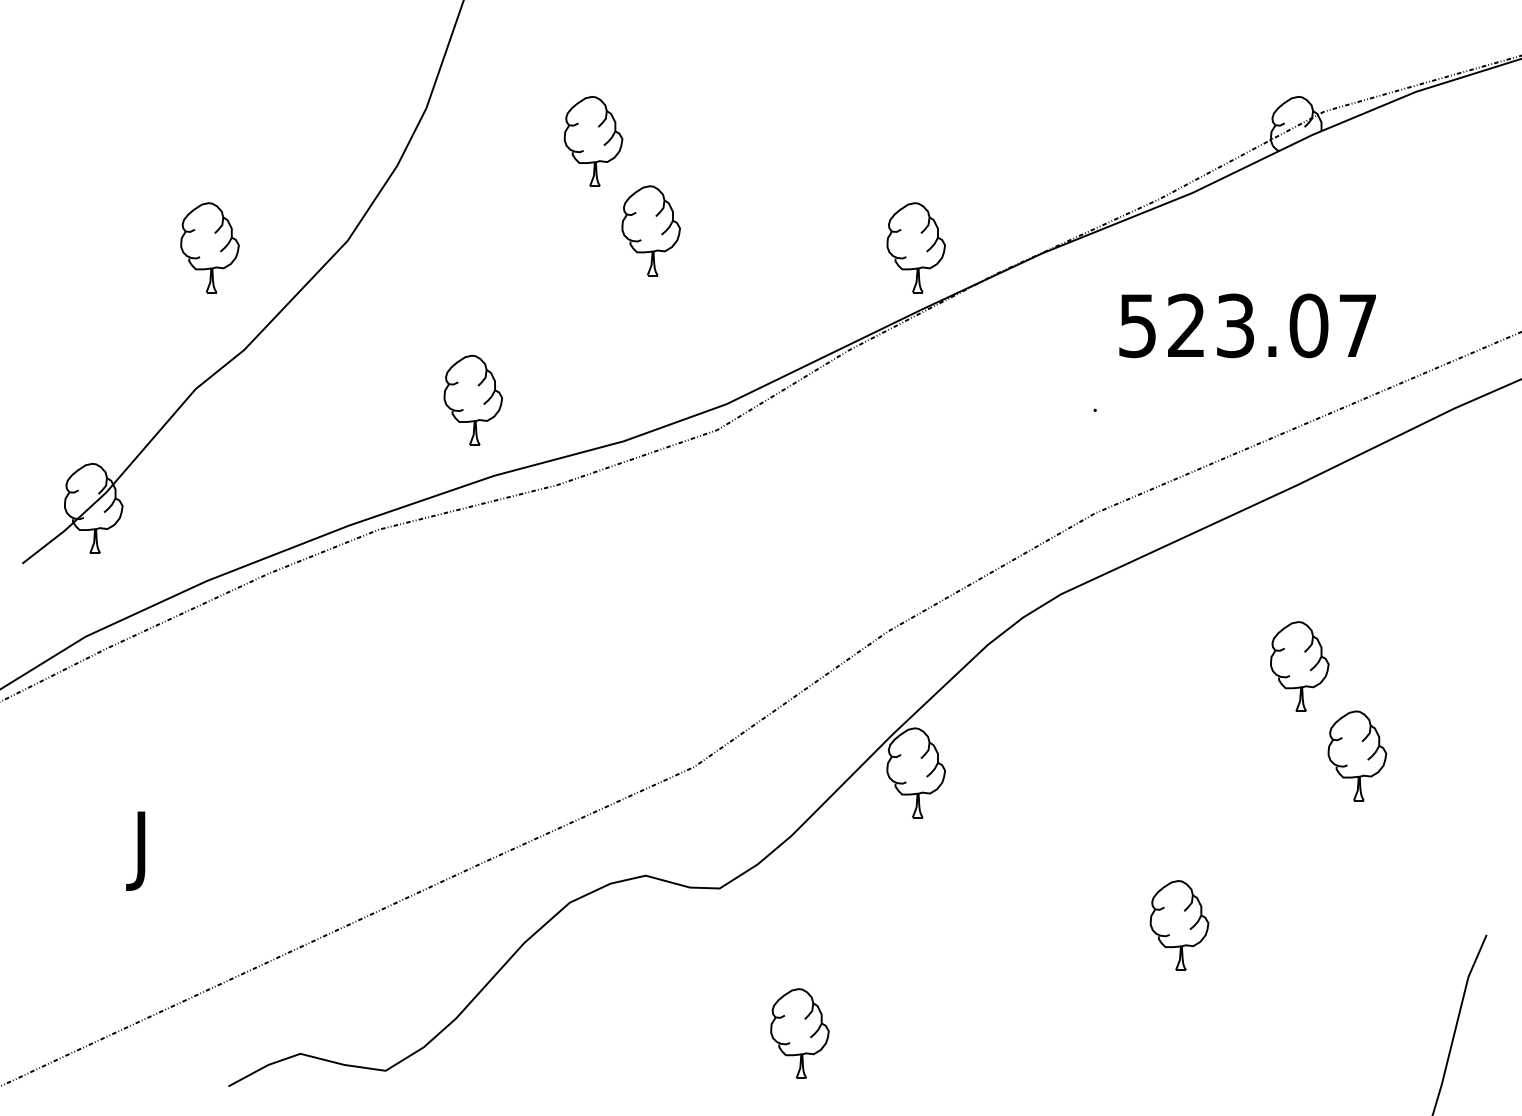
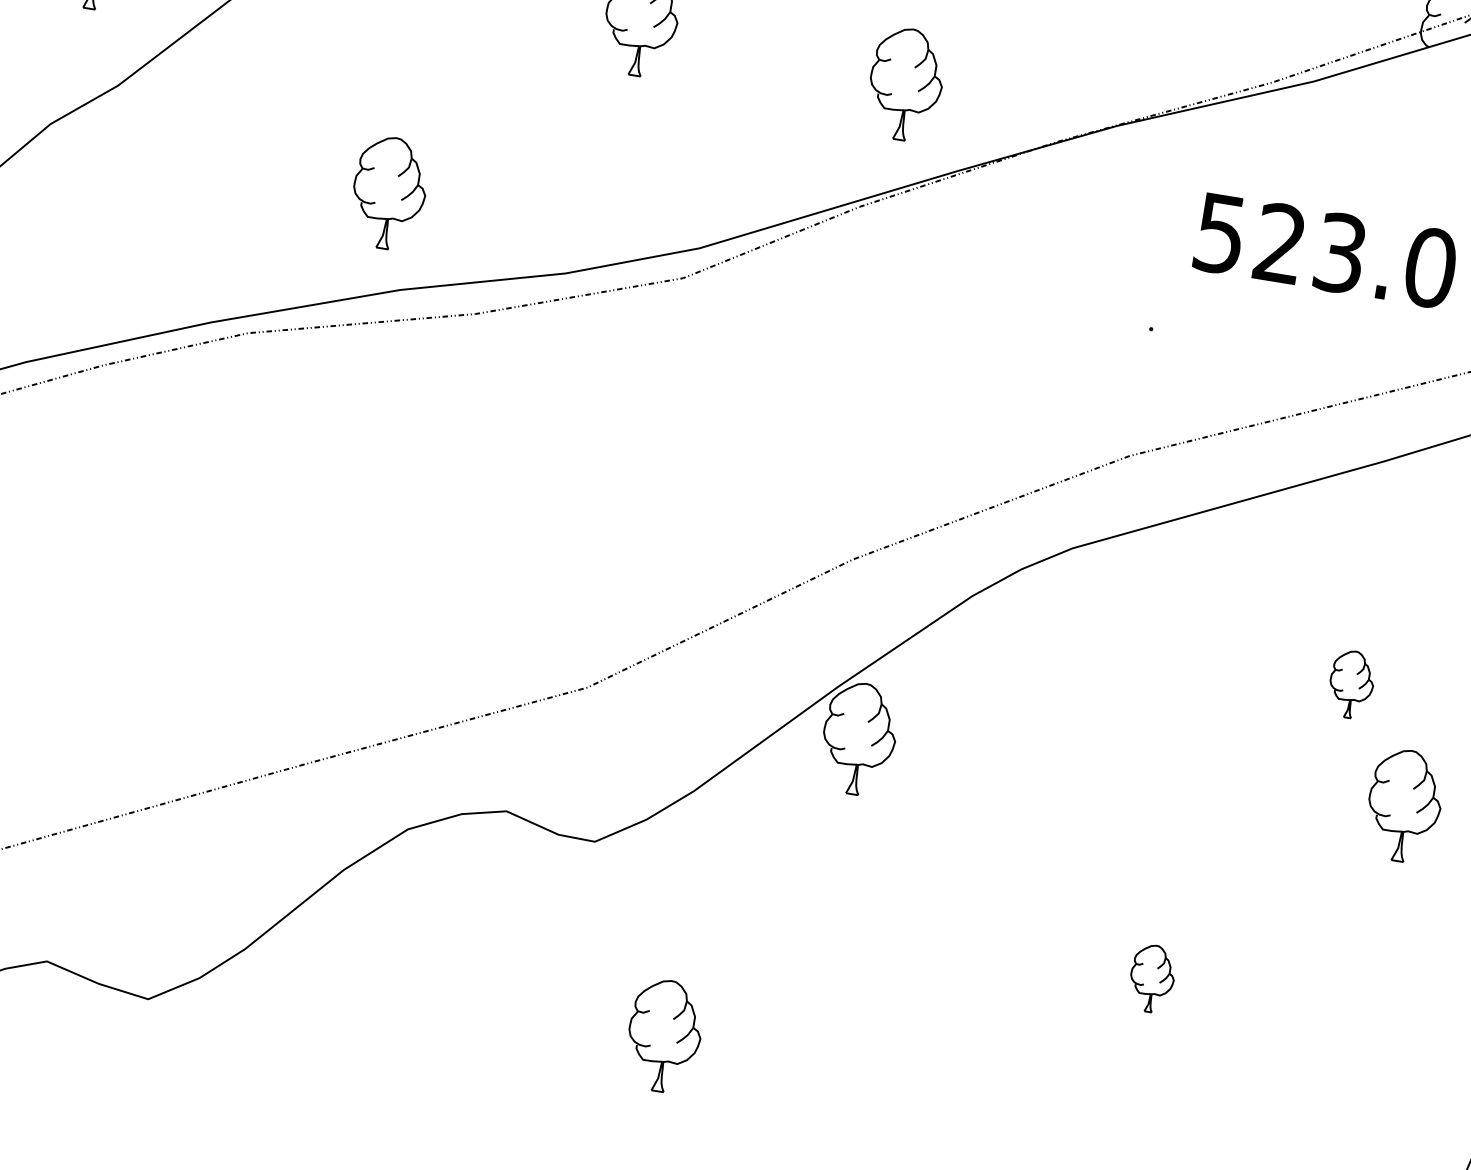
part: (915, 247) -> (905, 84), moved
part: (1299, 666) -> (1351, 684), size x0.6
part: (1179, 925) -> (1152, 978), size x0.6

